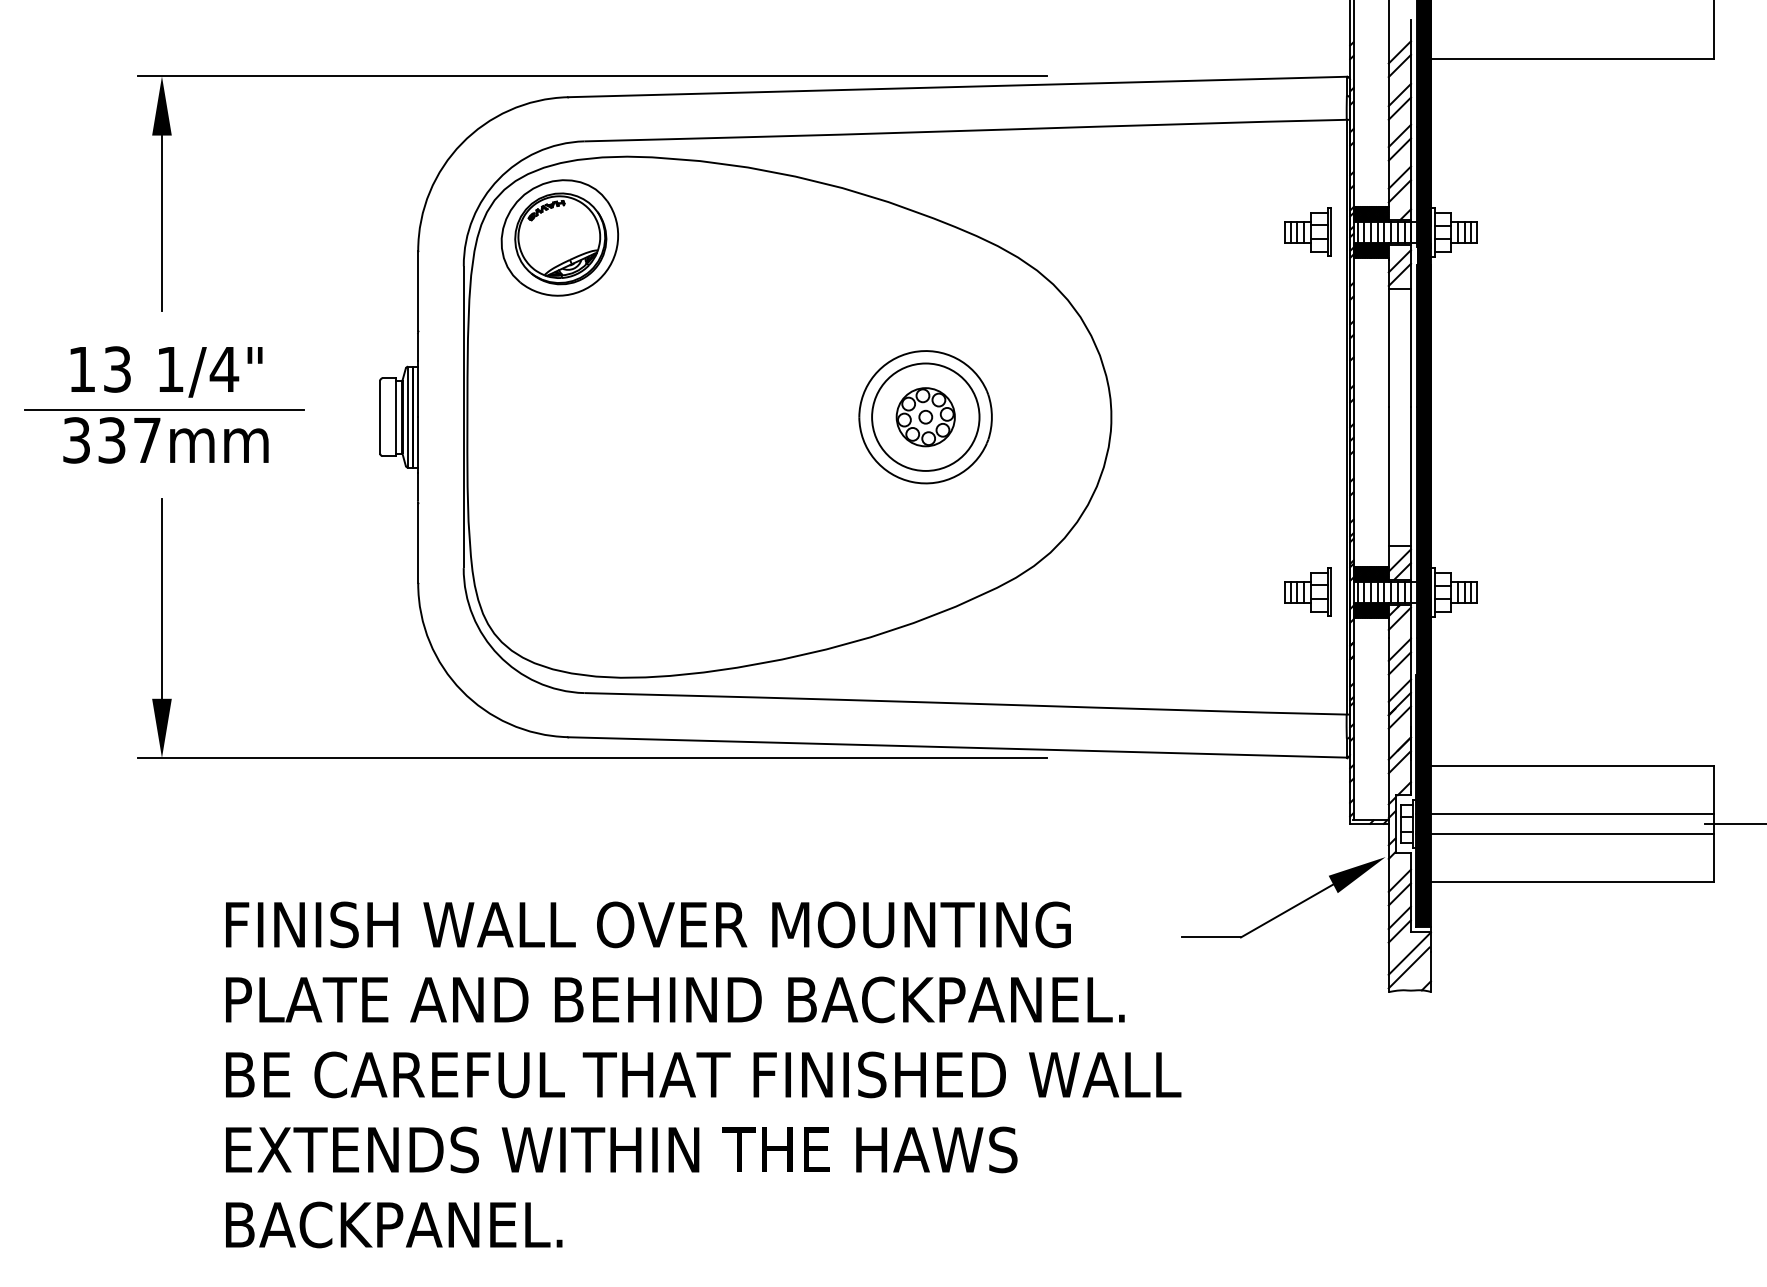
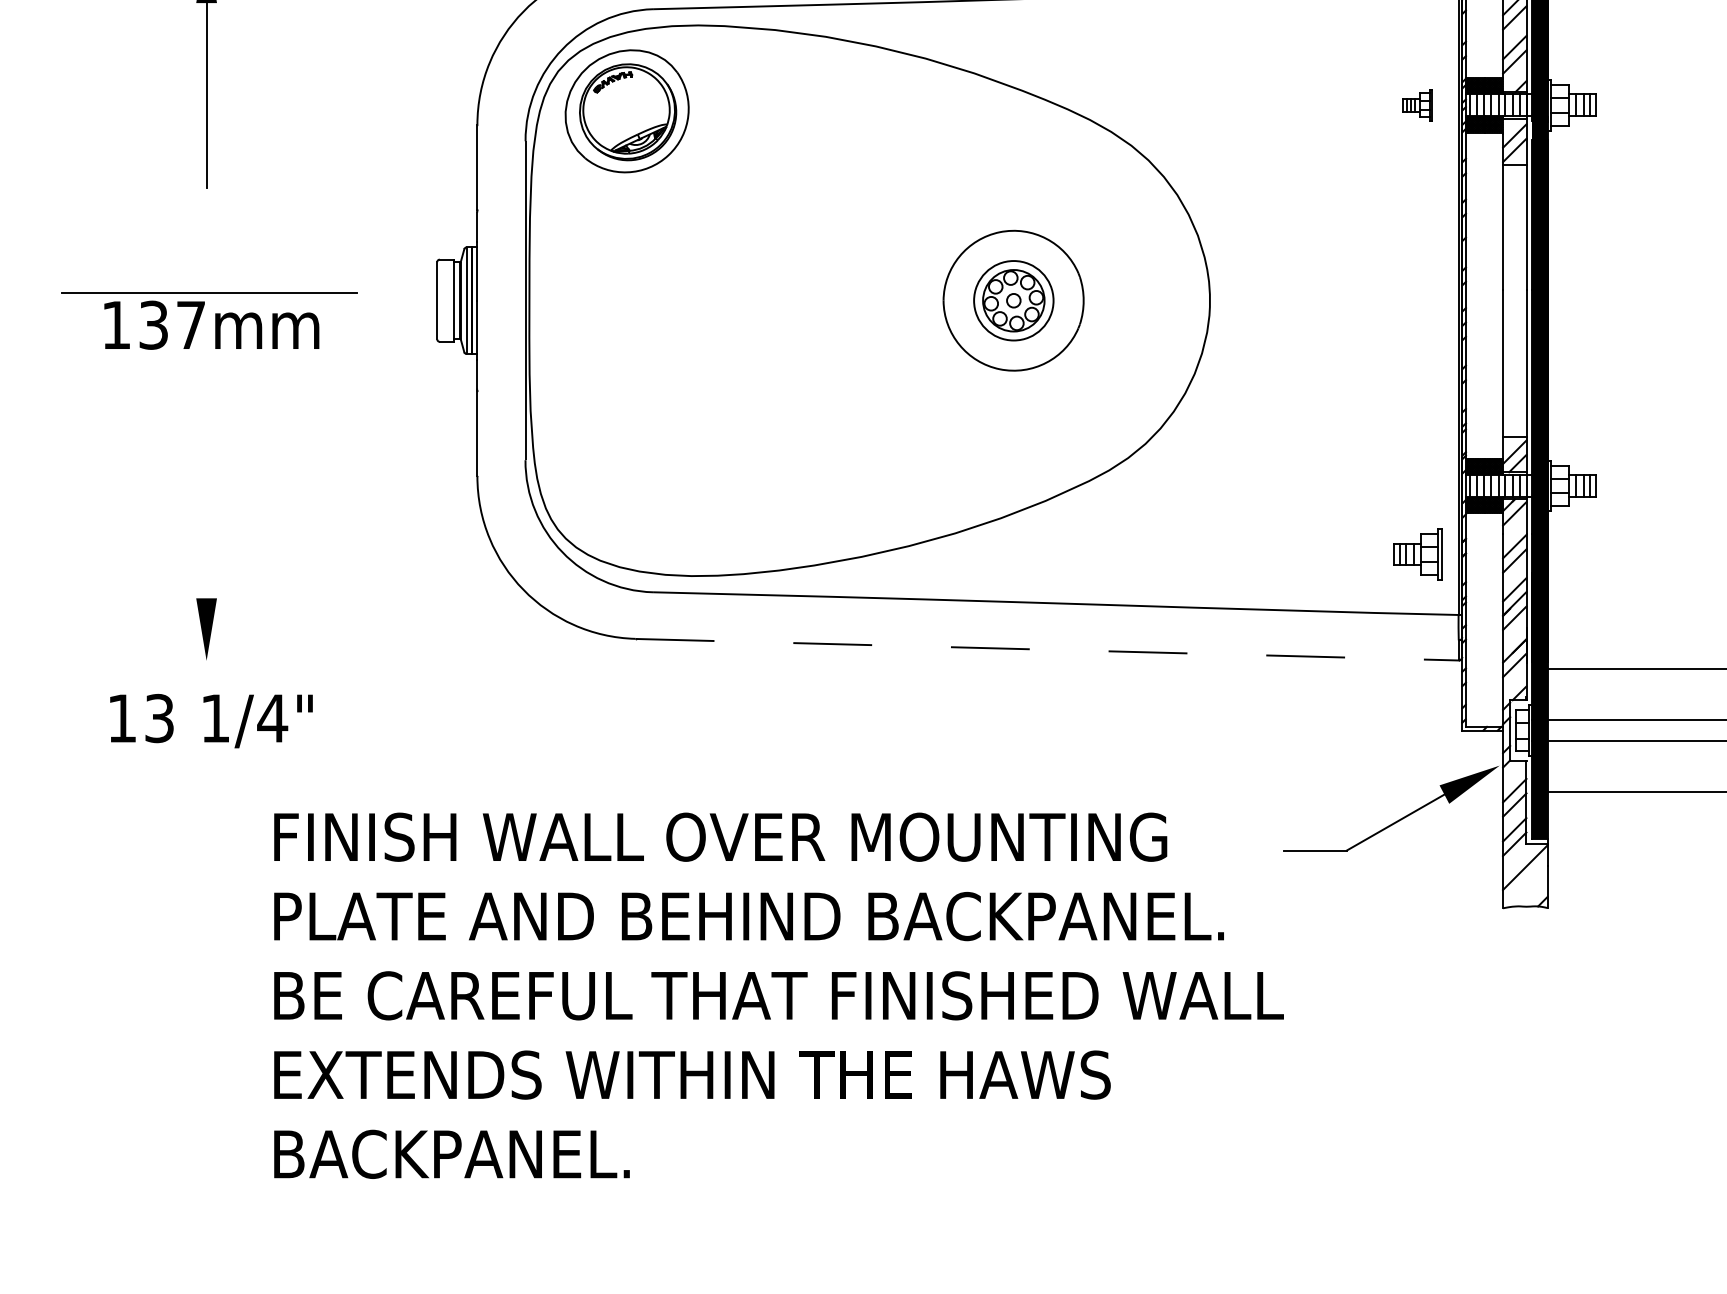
part: (1307, 231) -> (1417, 104), size x0.6
text: (166, 371) -> (211, 720), moved
circle: (925, 416) -> (1013, 299), size x0.7
text: (76, 440) -> (116, 325), 337mm -> 137mm
part: (1307, 591) -> (1417, 553), moved
line: (161, 598) -> (206, 492), removed
line: (957, 747) -> (1047, 649), solid -> dashed
line: (592, 758) -> (661, 661), removed
line: (1408, 967) -> (1523, 882), removed

